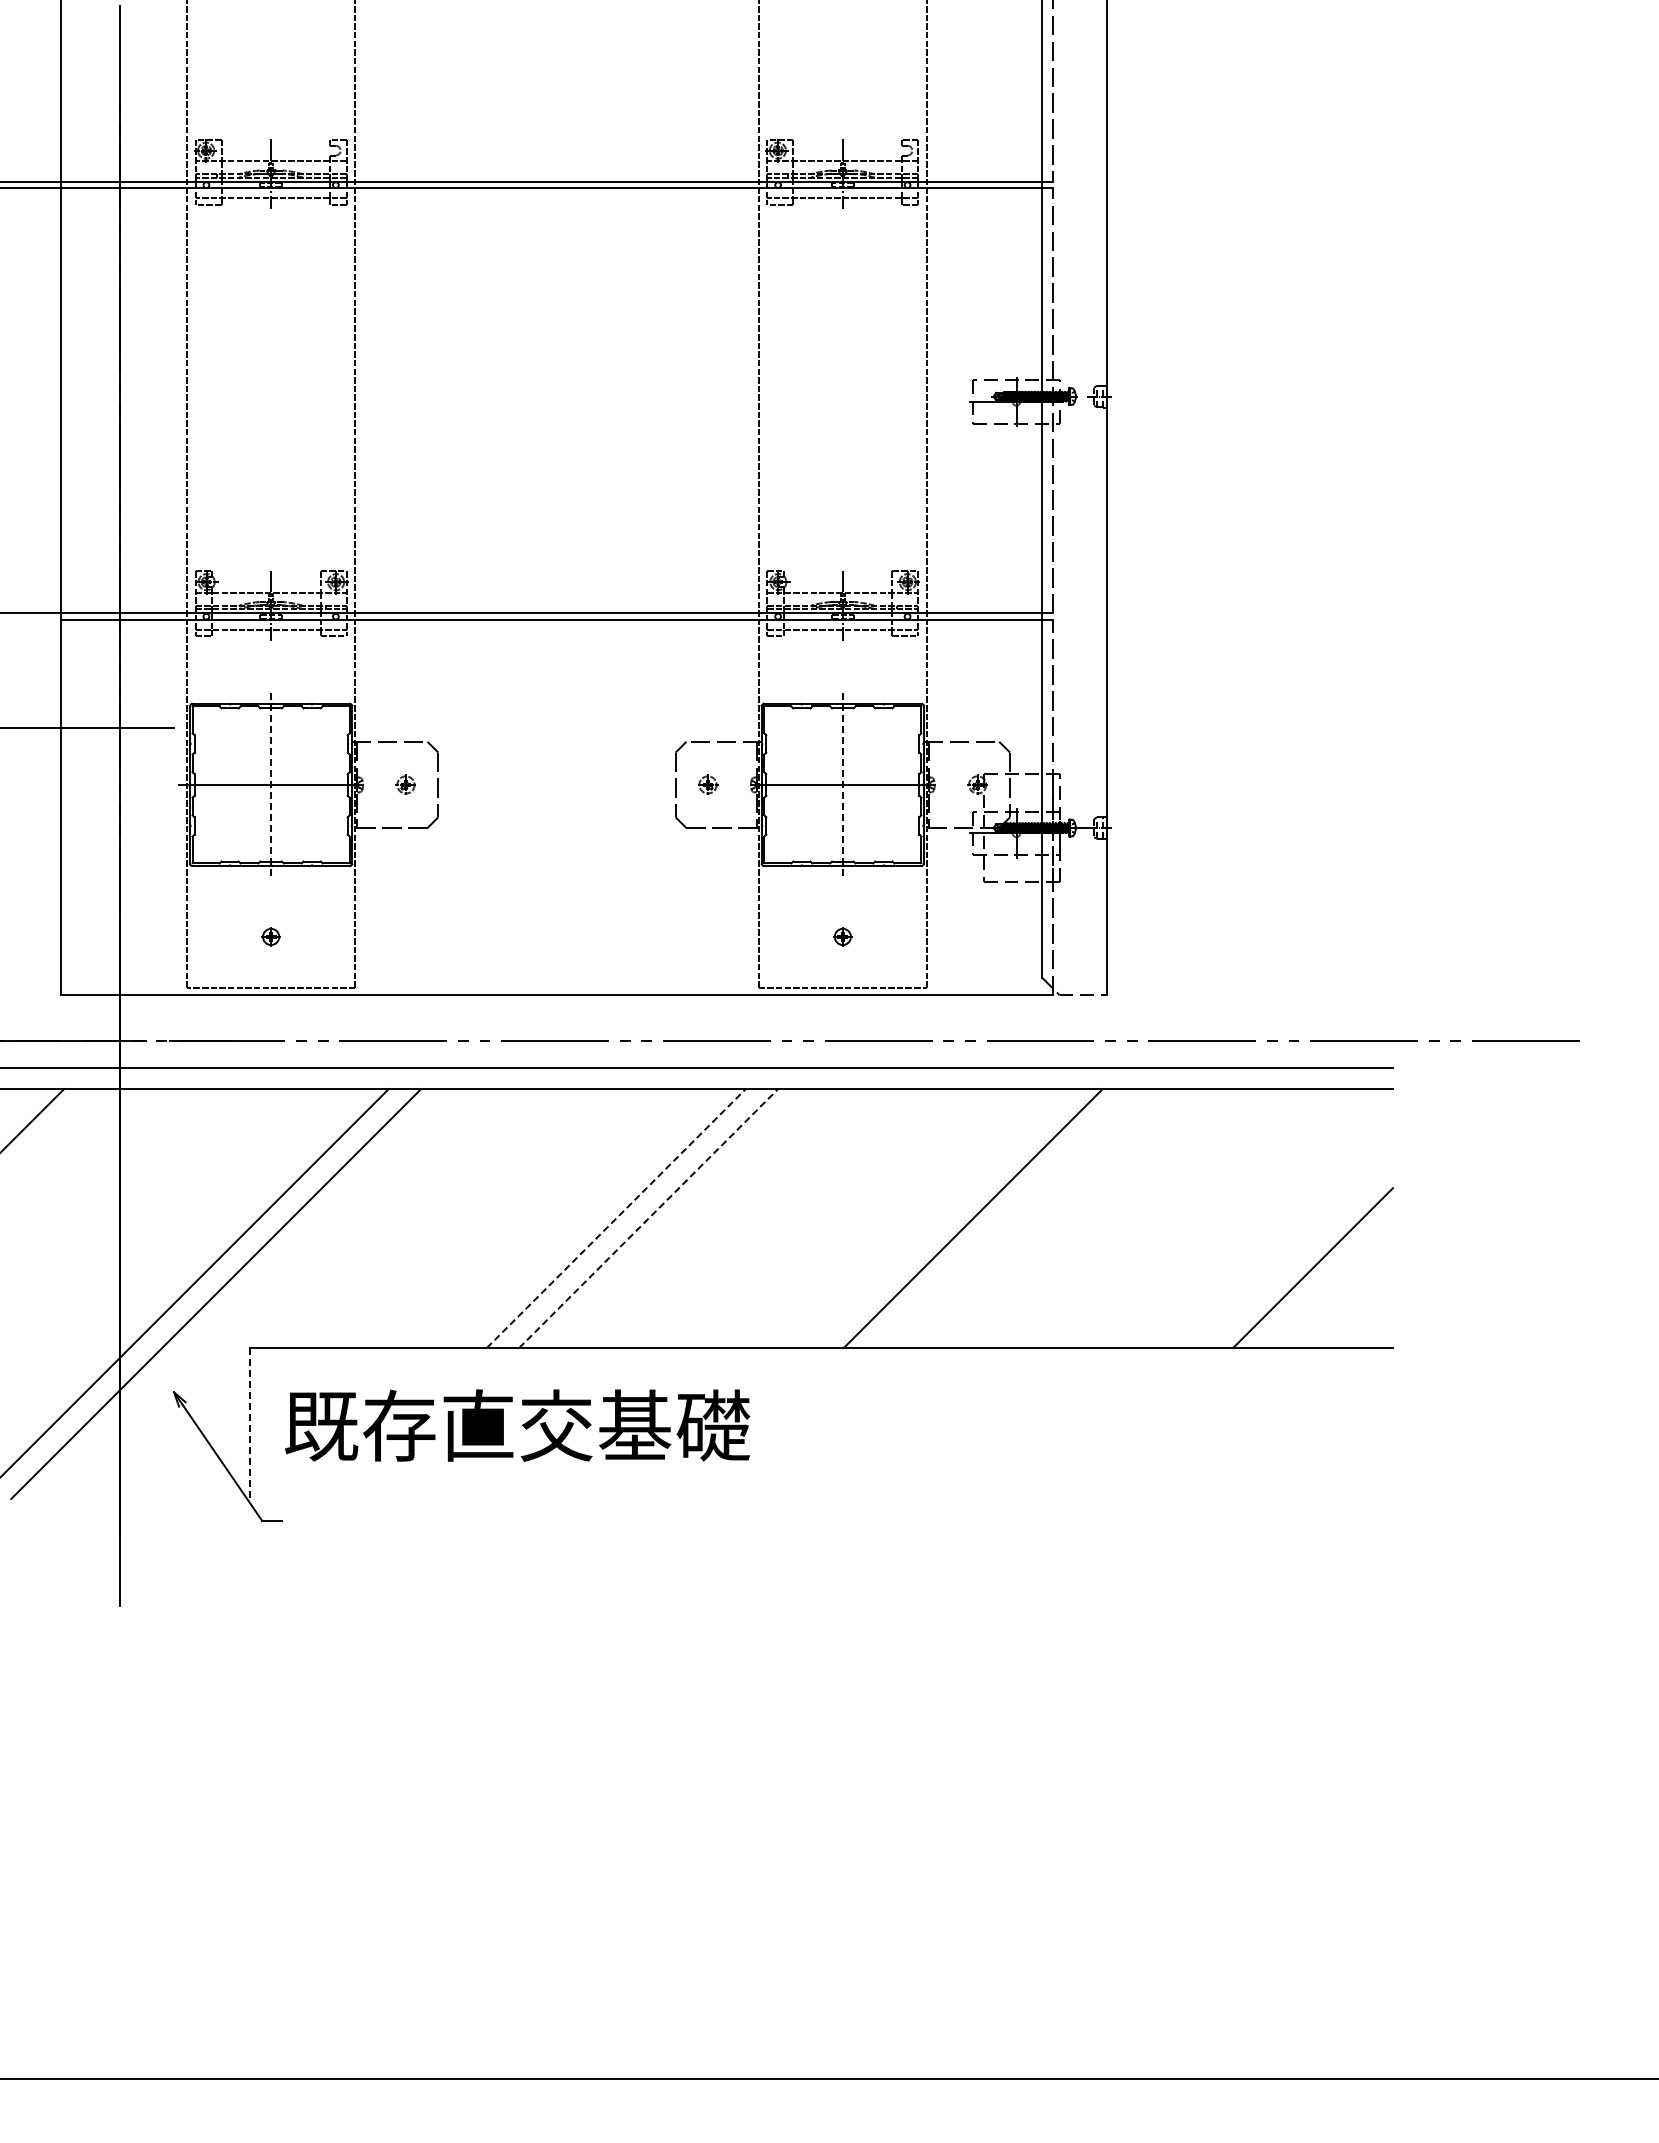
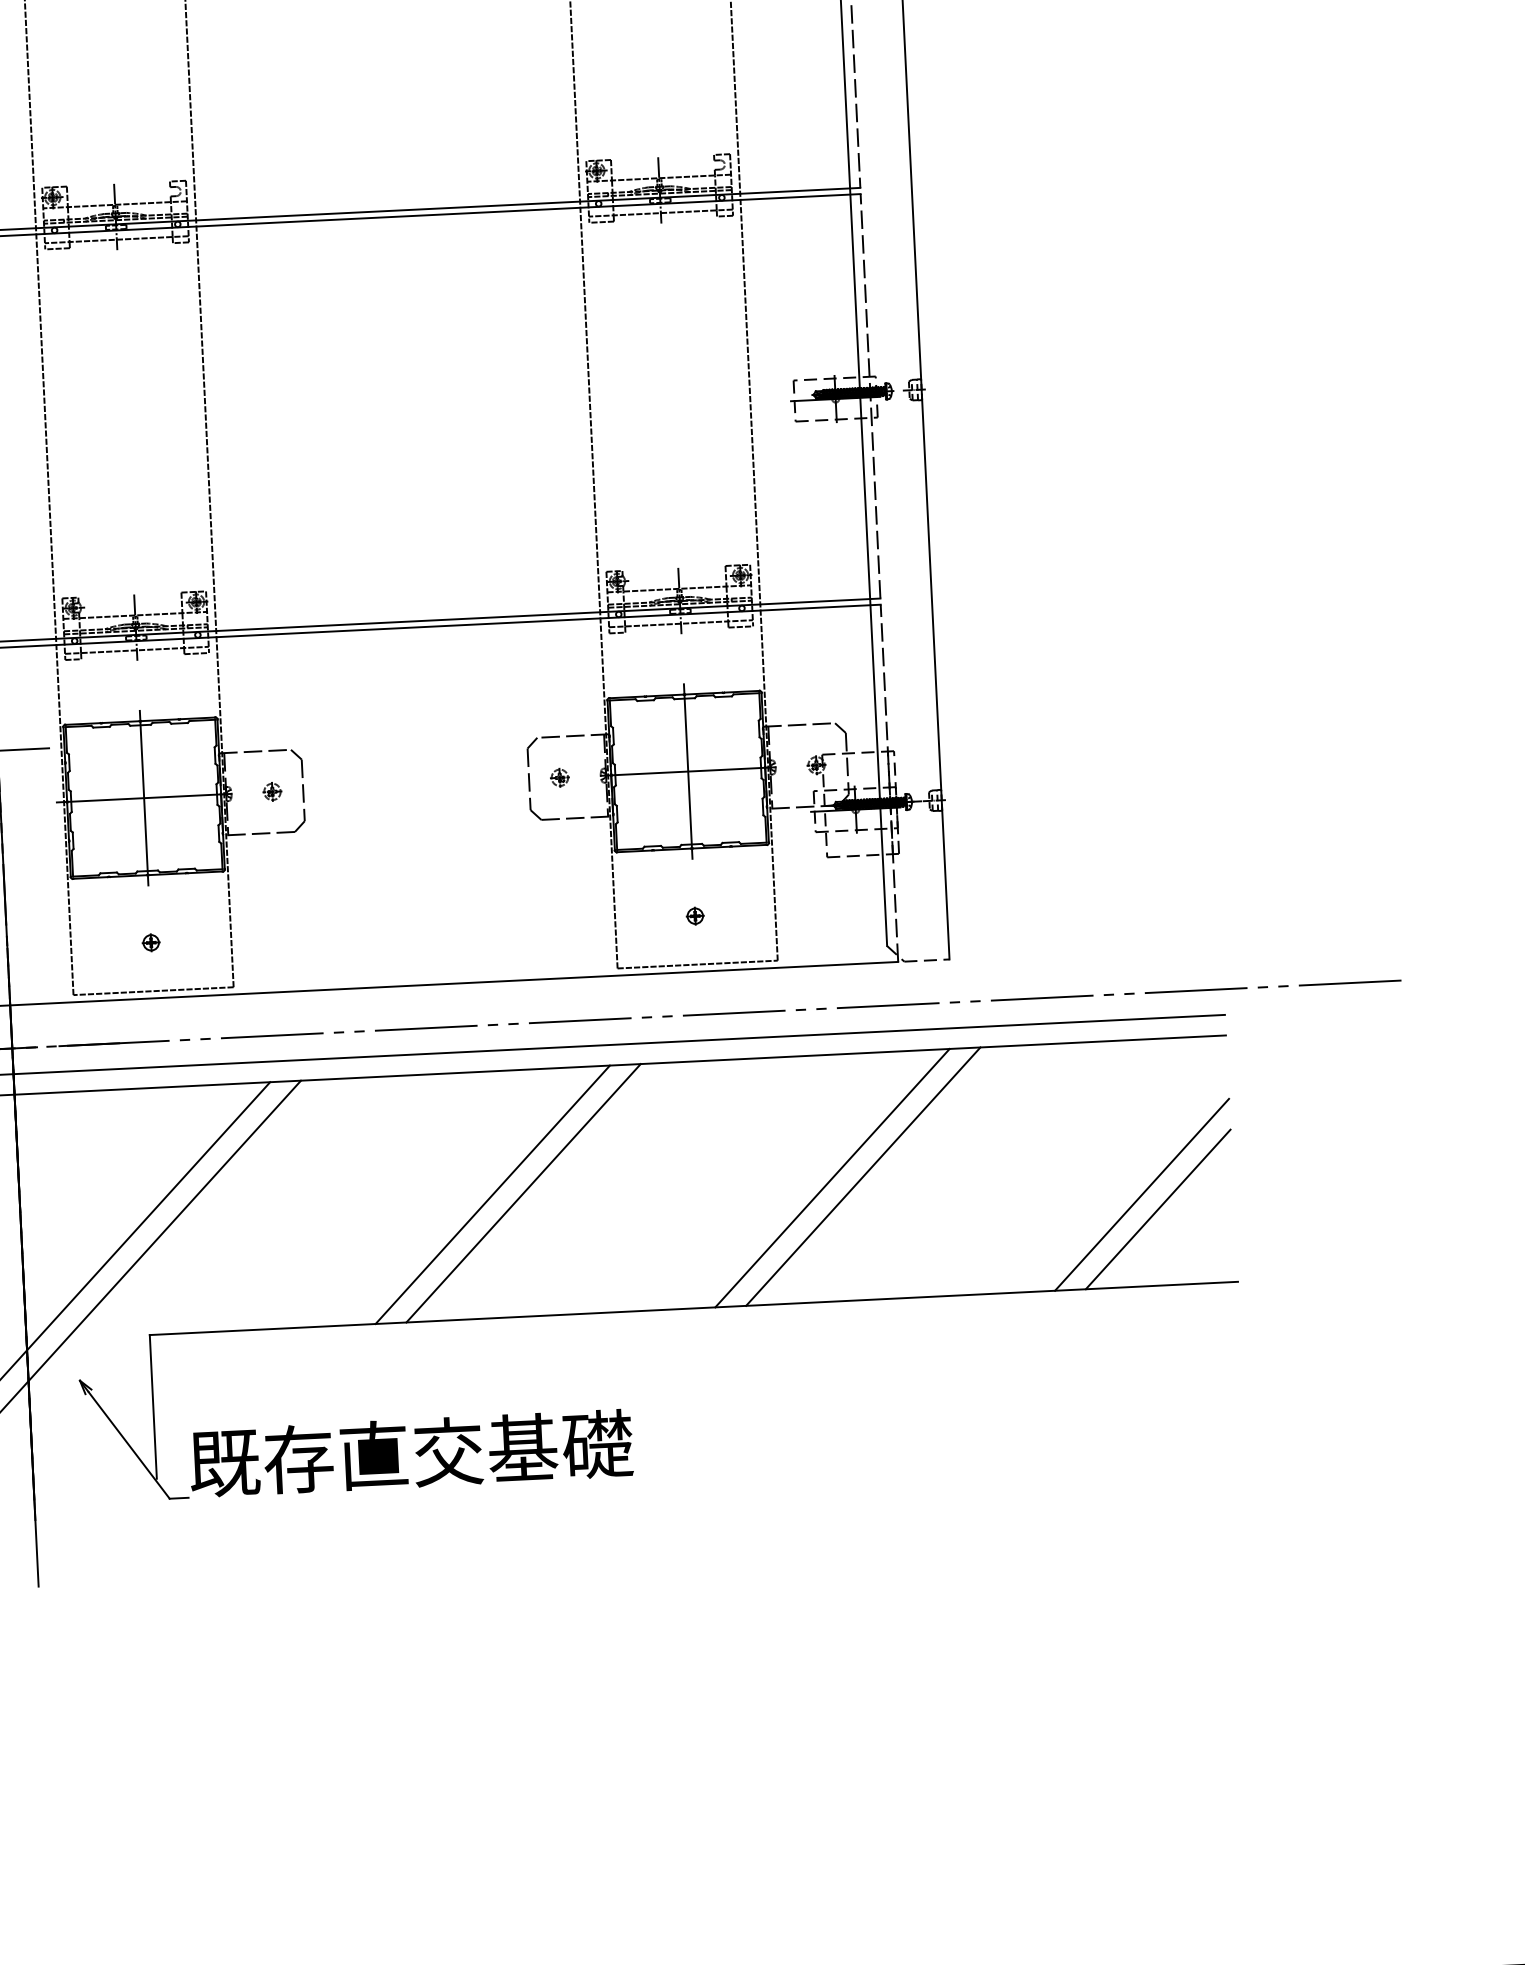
line: (271, 784) -> (144, 797), dashed -> solid
line: (842, 784) -> (687, 771), dashed -> solid
line: (616, 1218) -> (492, 1194), dashed -> solid
line: (648, 1218) -> (523, 1193), dashed -> solid
line: (1005, 1218) -> (863, 1176), added
line: (1296, 1251) -> (1141, 1194), added
line: (249, 1423) -> (153, 1406), dashed -> solid
text: (517, 1425) -> (411, 1453), moved

